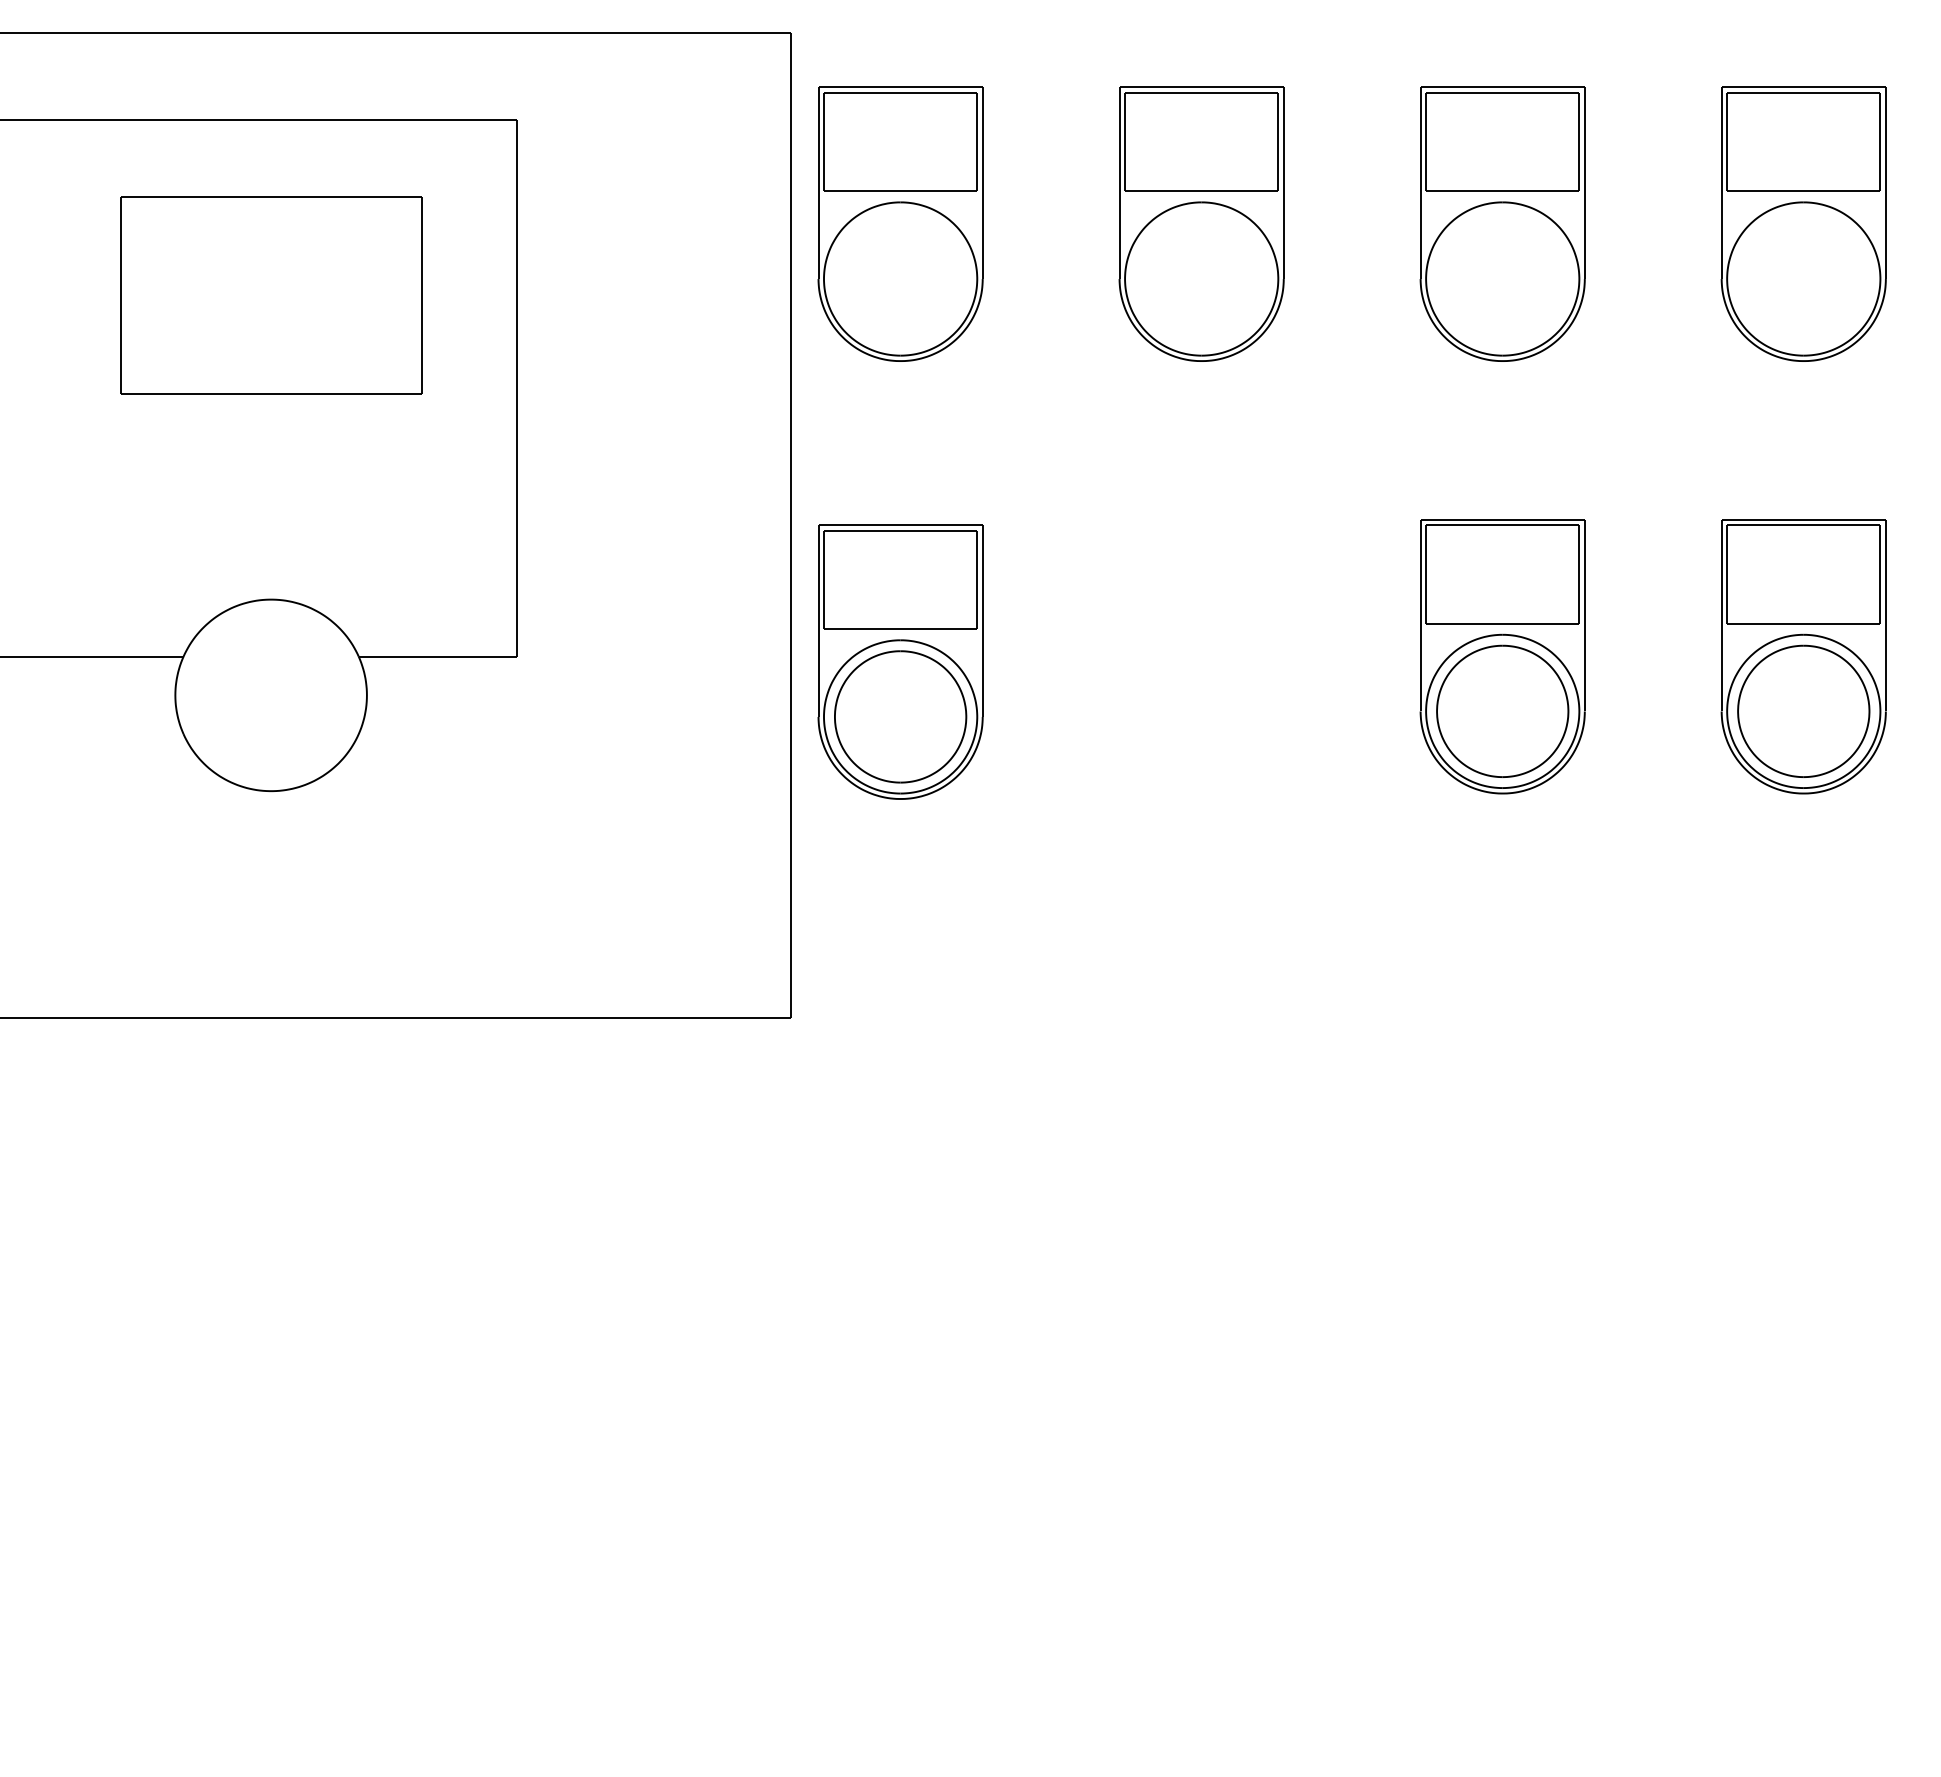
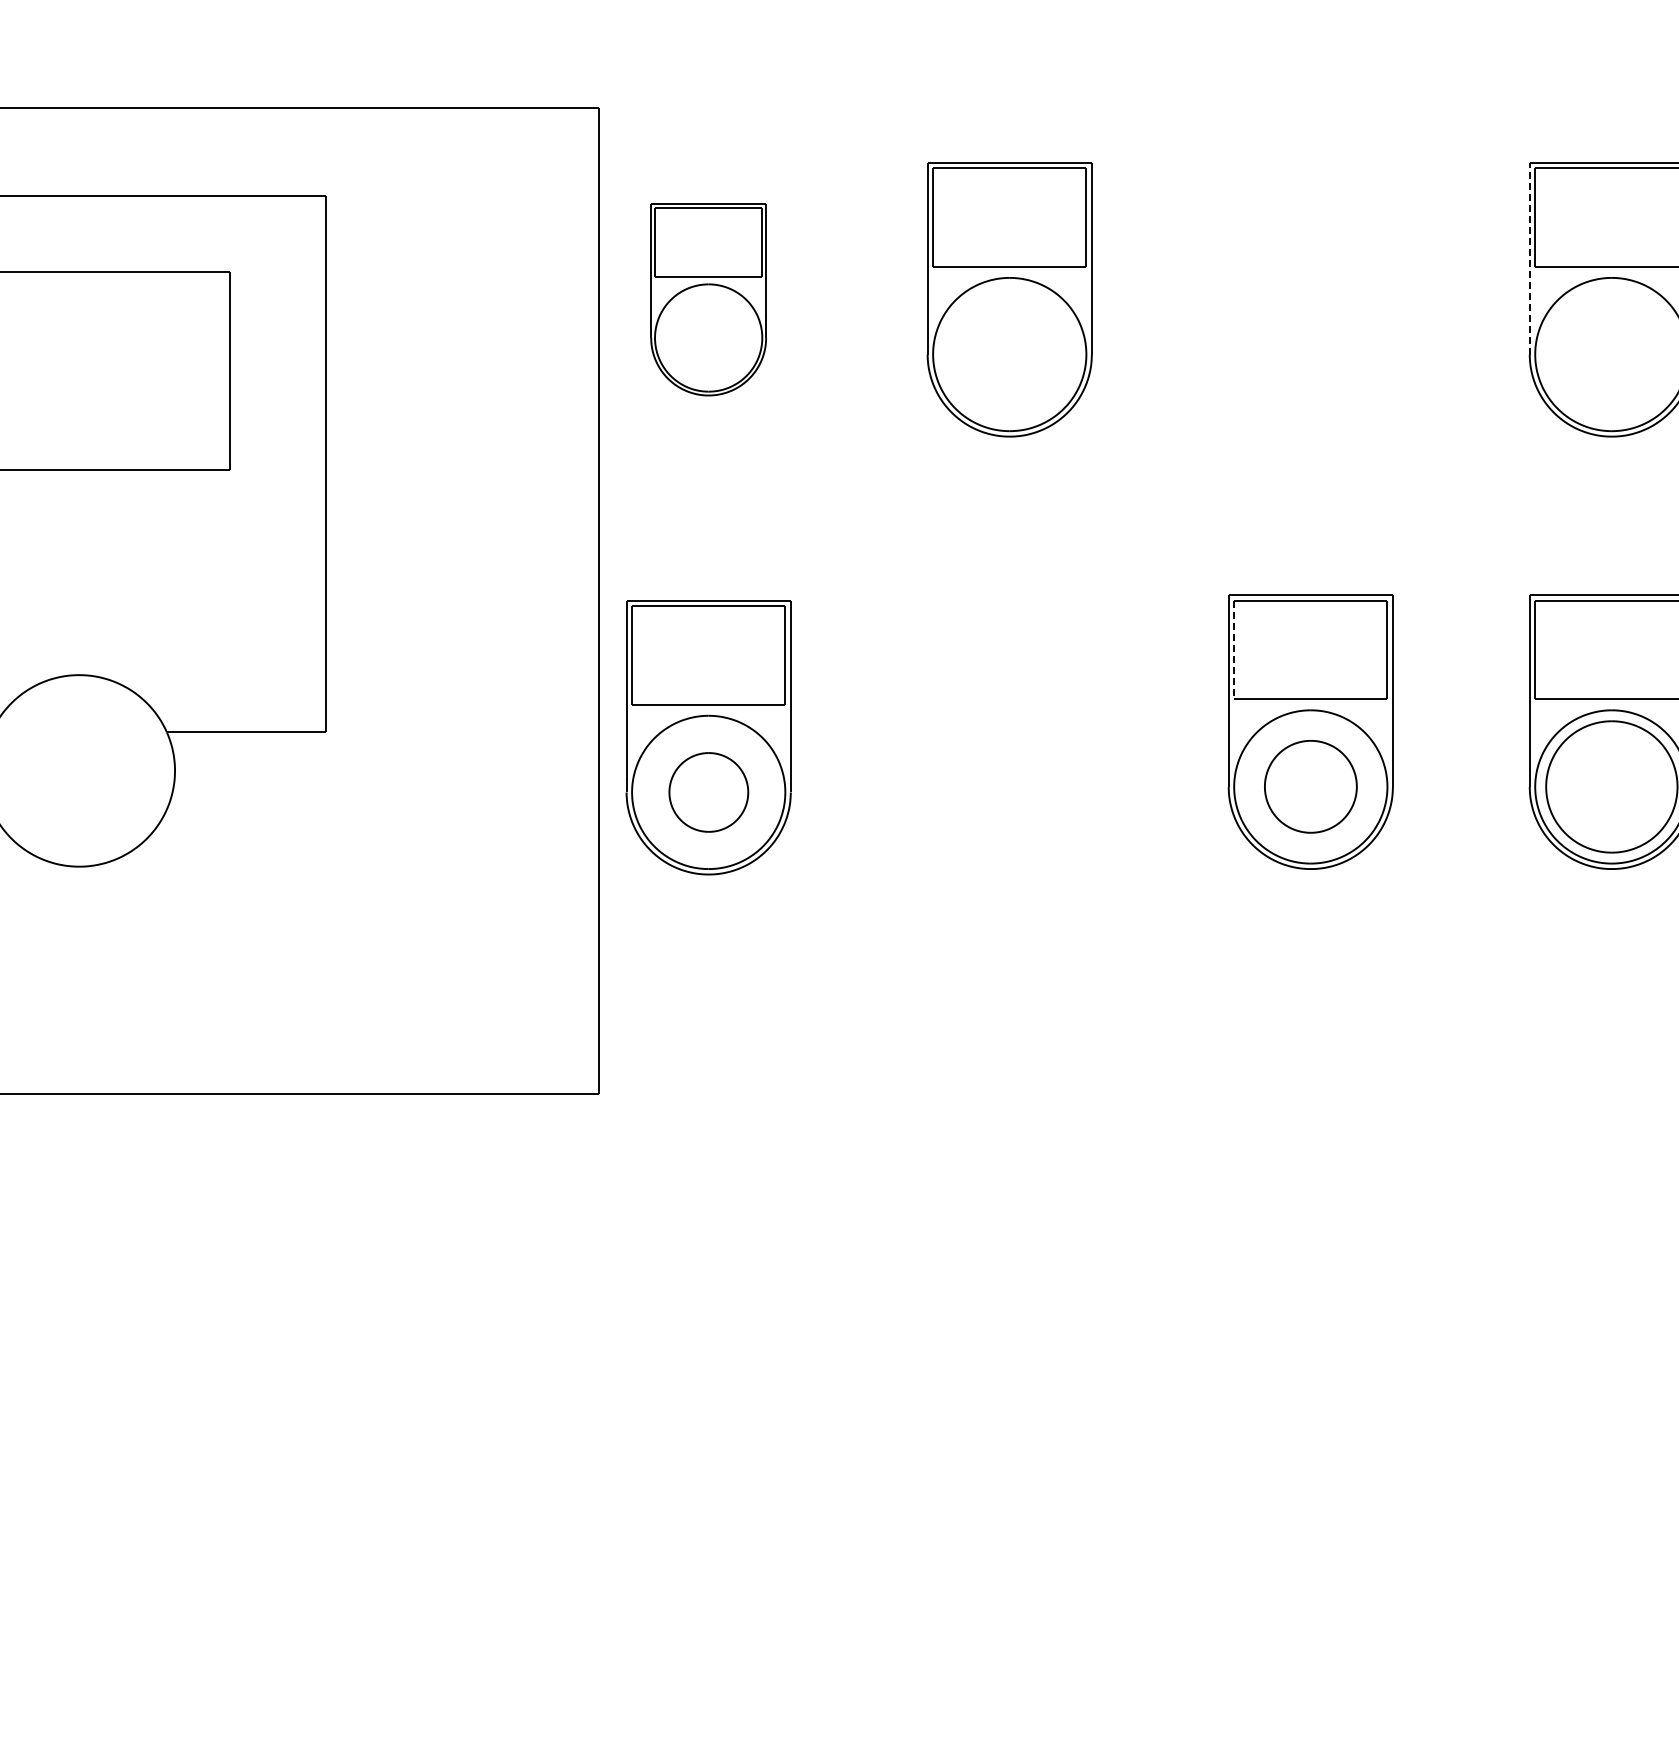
line: (1721, 183) -> (1529, 259), solid -> dashed
part: (900, 223) -> (708, 299), size x0.7
part: (1502, 223) -> (1310, 299), removed
line: (1426, 575) -> (1234, 651), solid -> dashed
part: (1502, 710) -> (1310, 786), size x0.7
part: (900, 716) -> (708, 792), size x0.6

